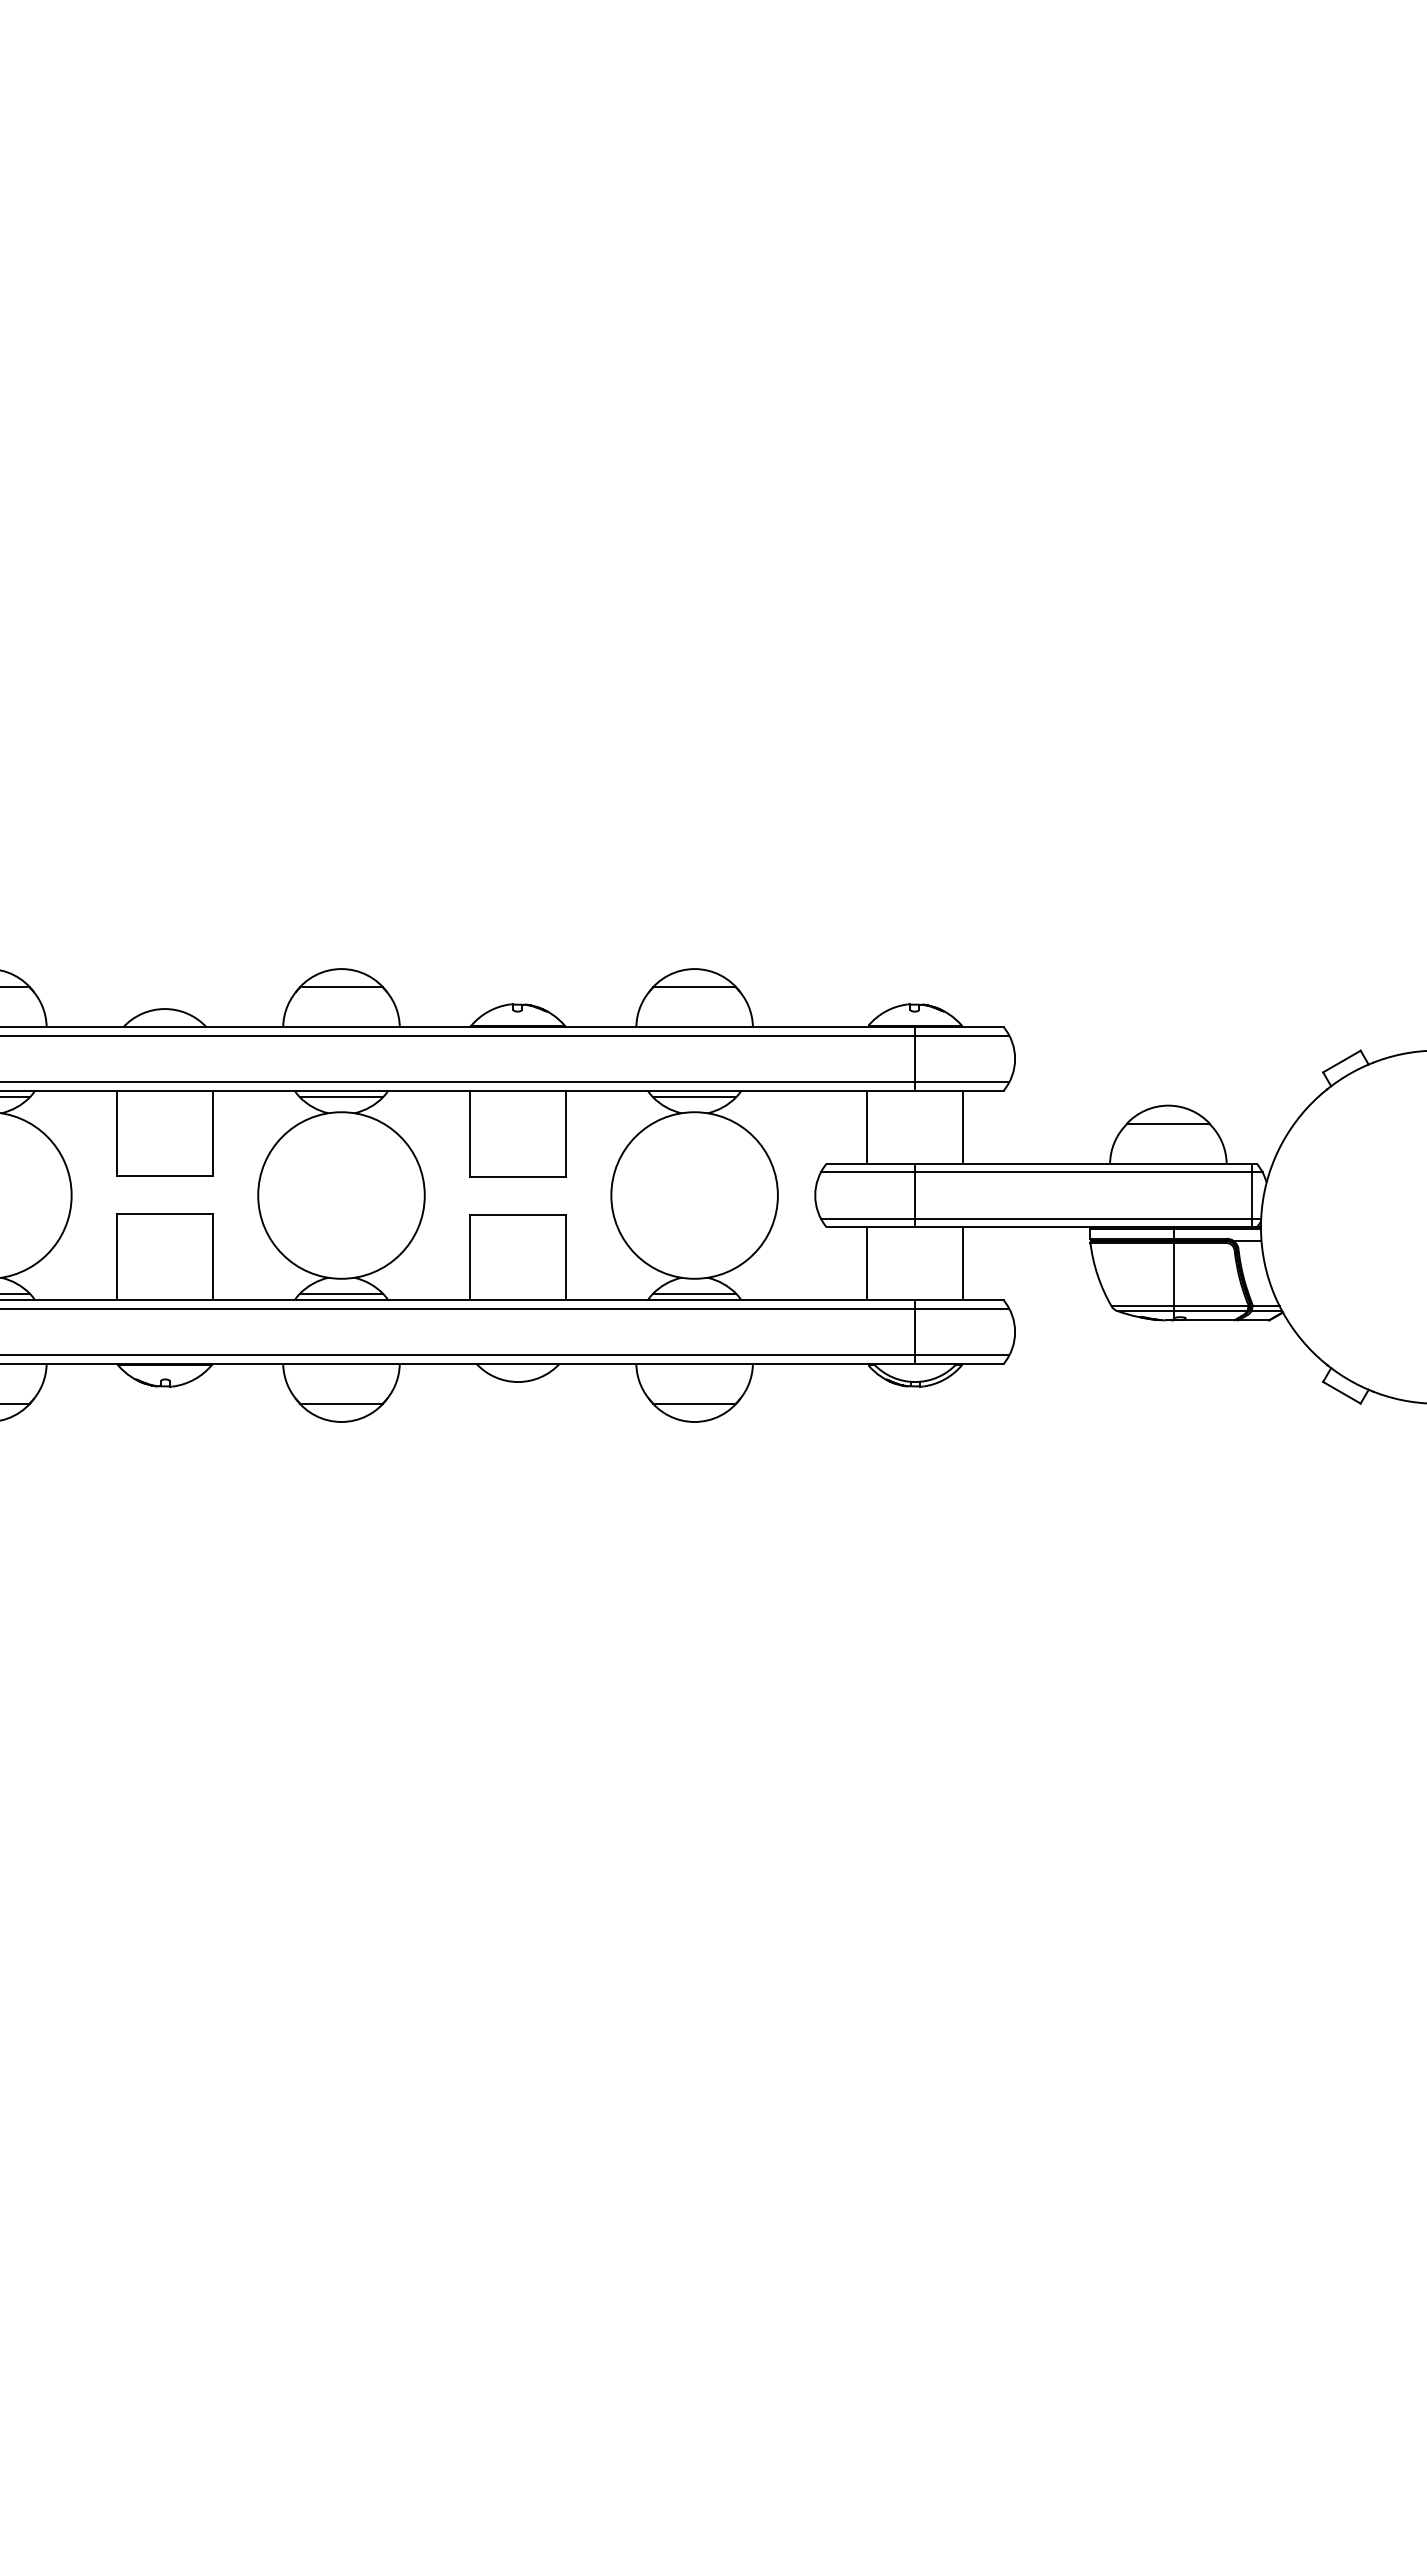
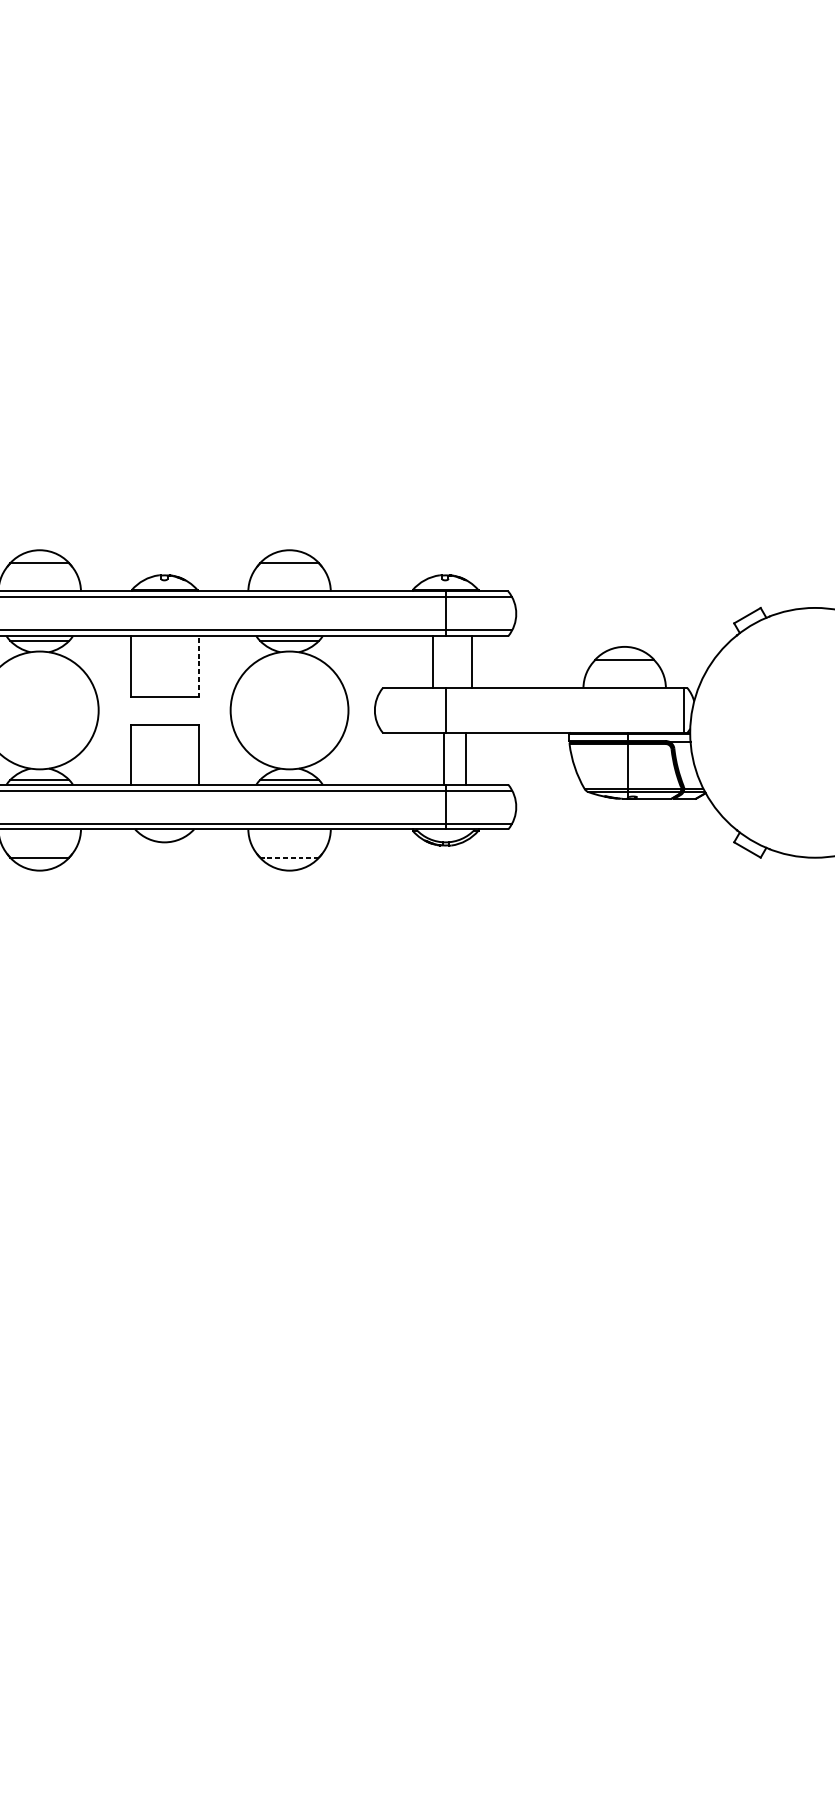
line: (866, 1126) -> (471, 661), moved
line: (963, 1126) -> (433, 661), moved
line: (566, 1133) -> (198, 666), solid -> dashed
line: (1041, 1172) -> (534, 694), removed
line: (1040, 1218) -> (534, 726), removed
line: (866, 1263) -> (465, 758), moved
line: (963, 1263) -> (444, 758), moved
line: (694, 1403) -> (289, 857), solid -> dashed

